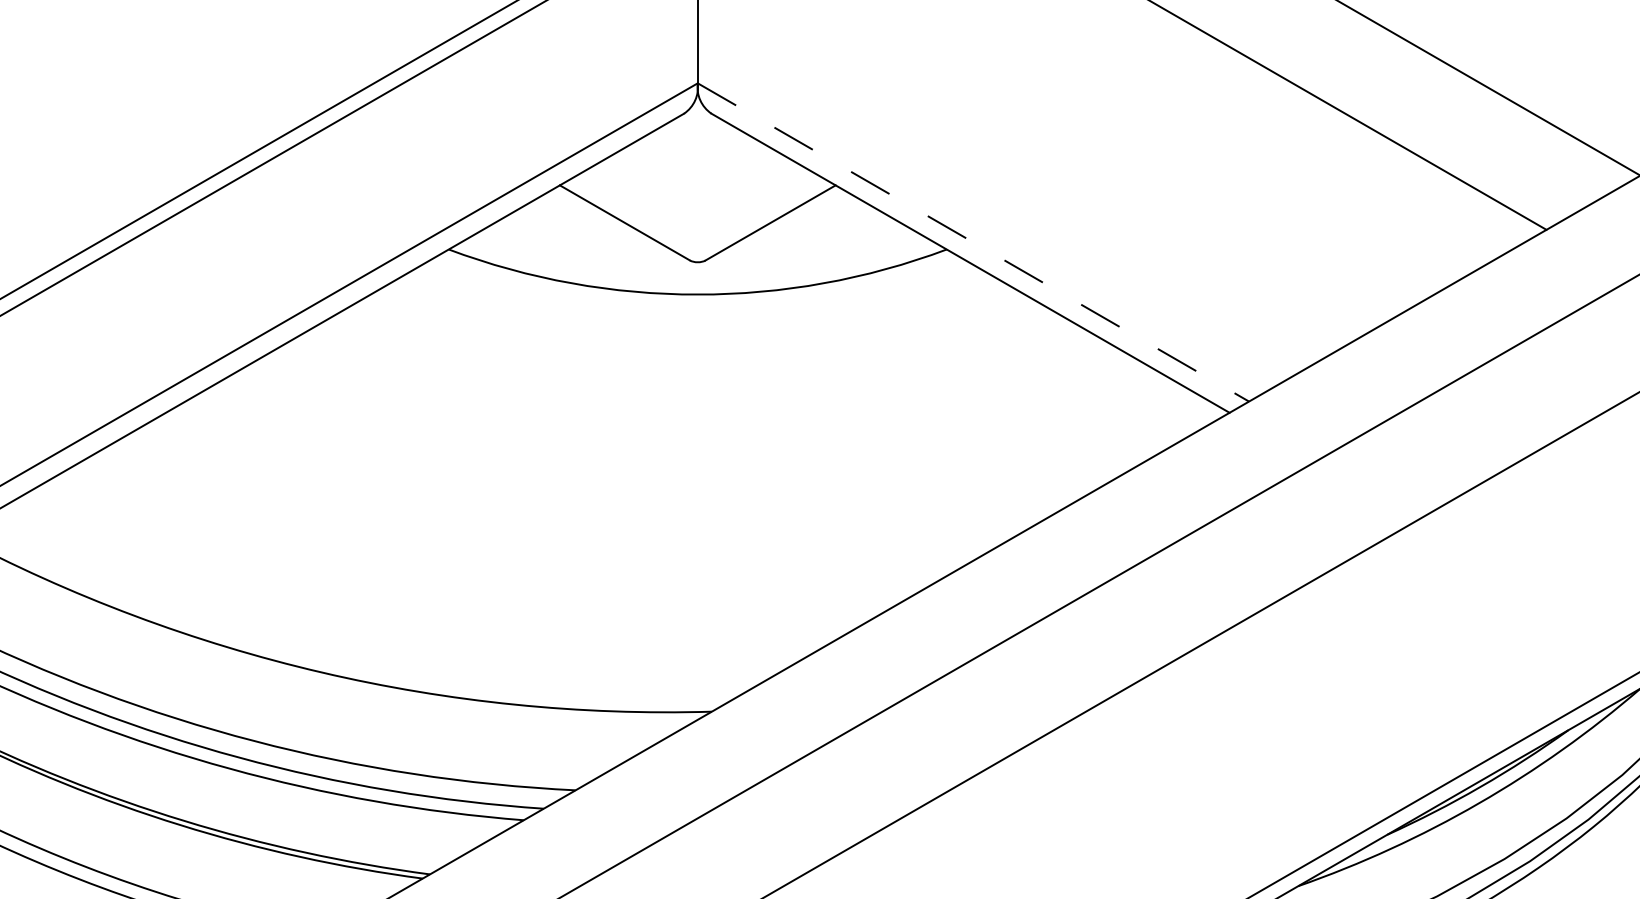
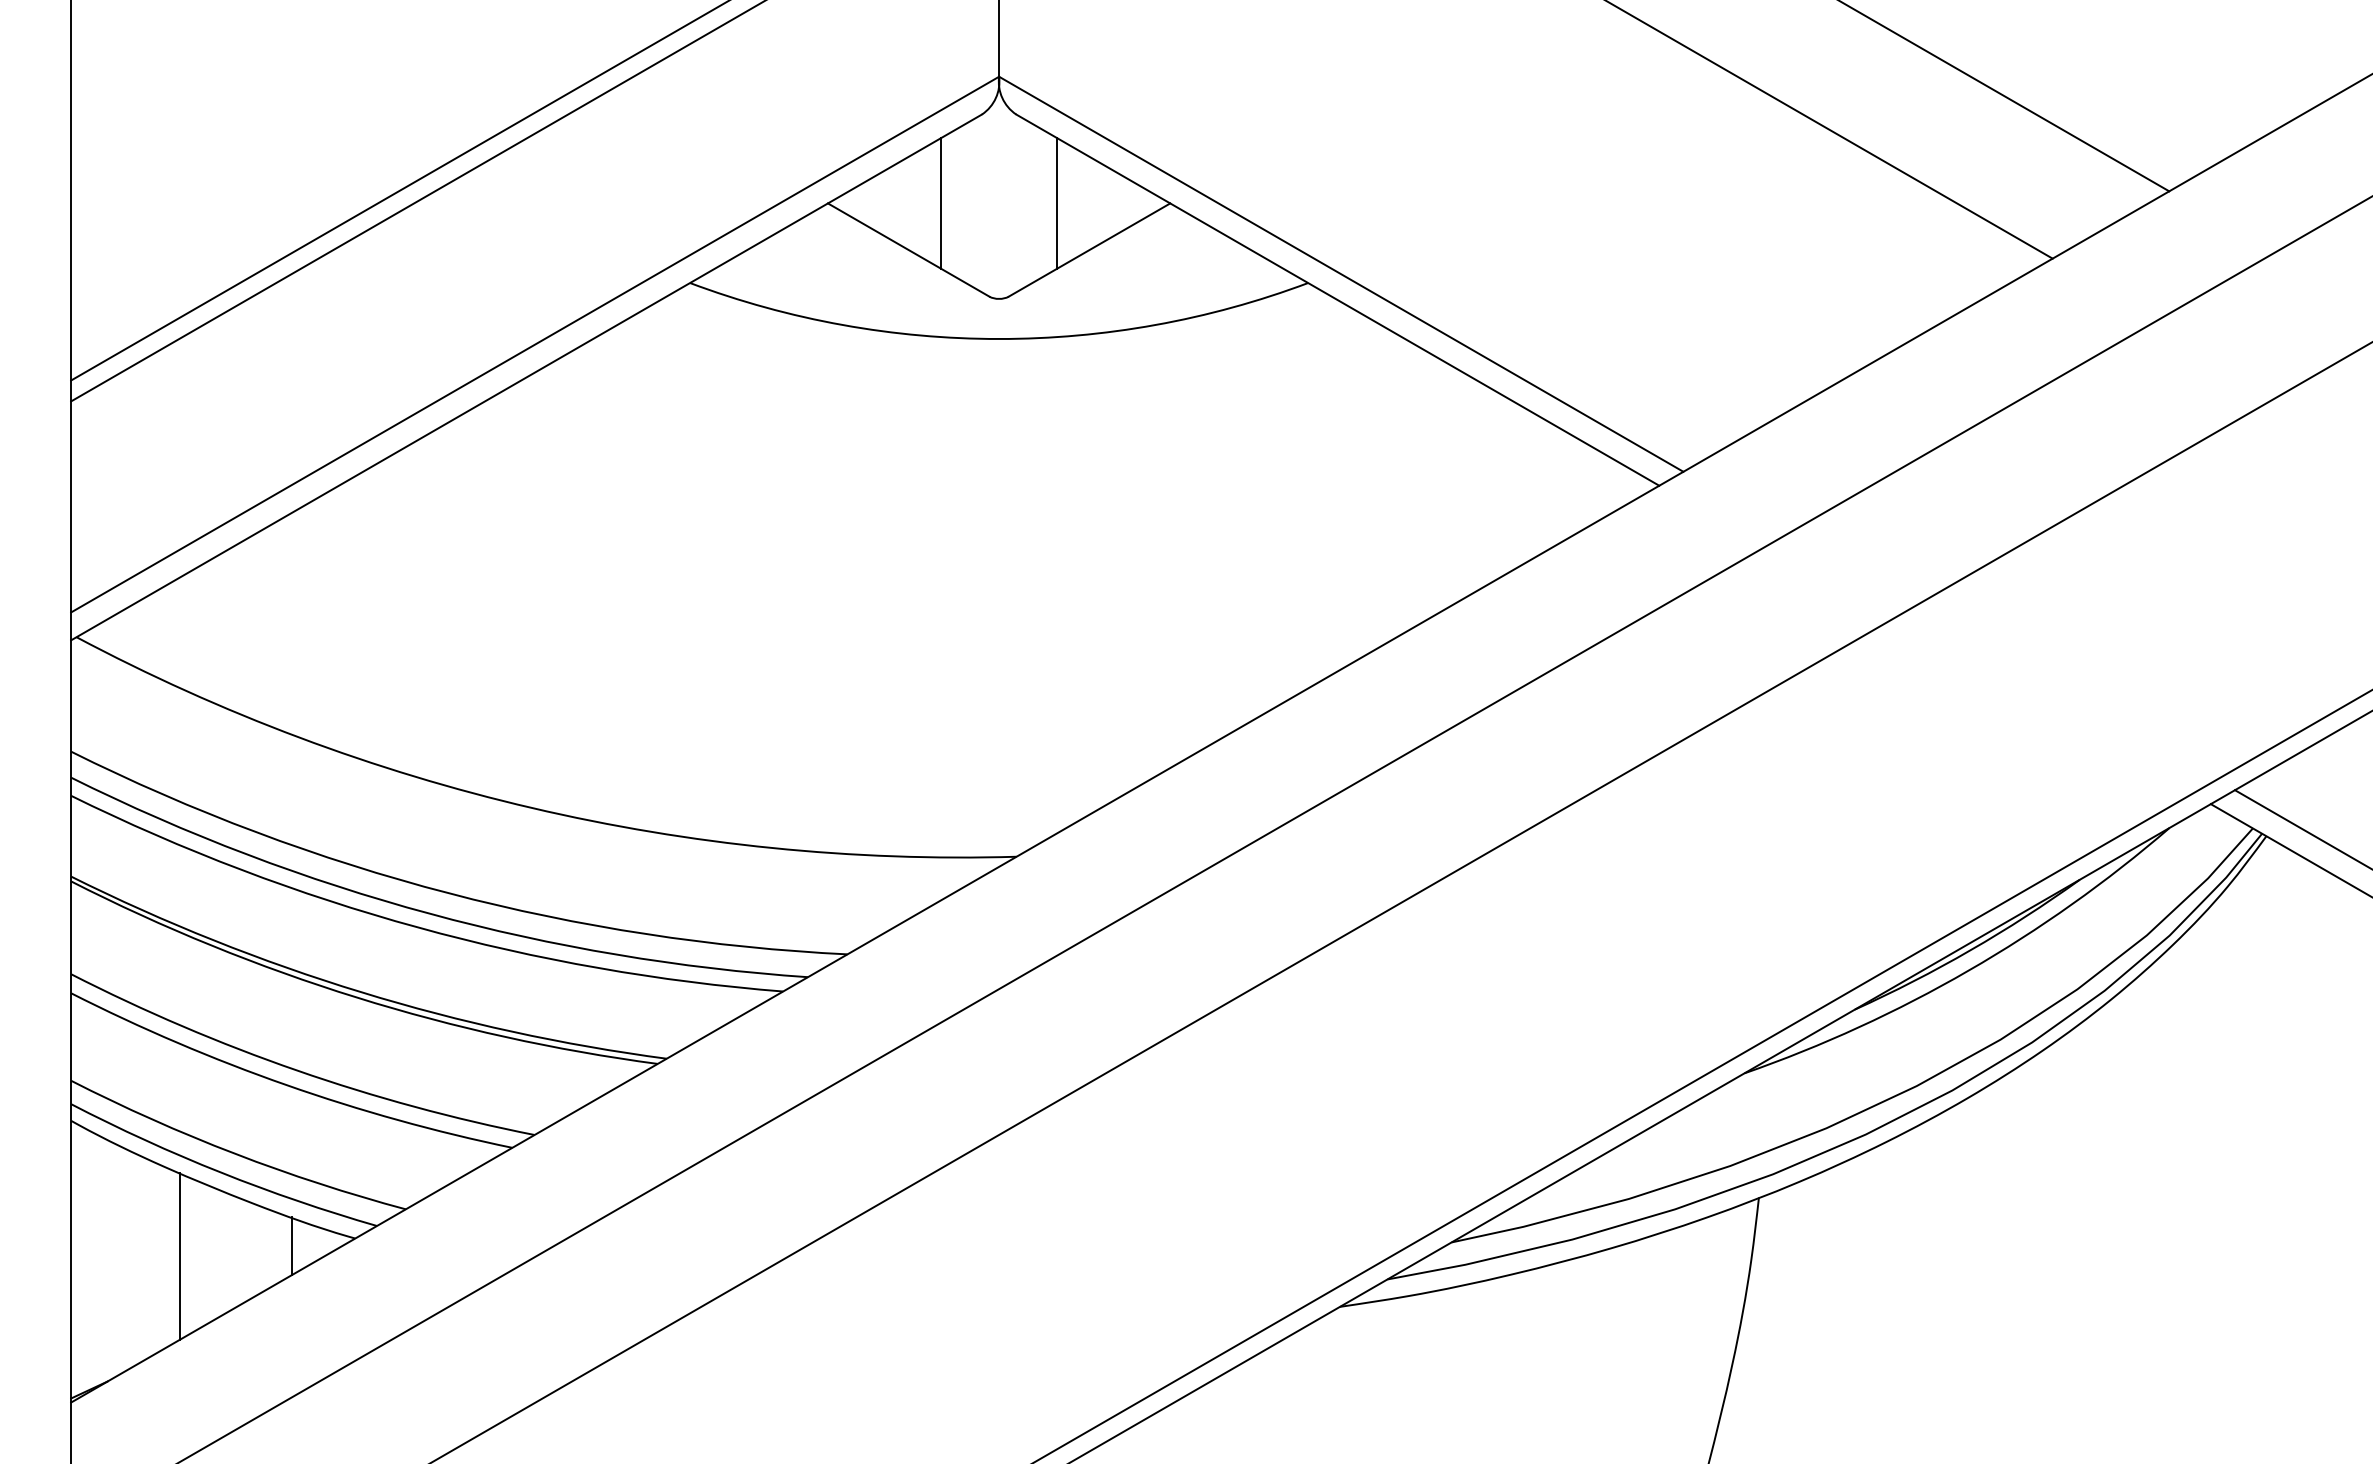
line: (650, 185) -> (940, 203), added
line: (744, 185) -> (1057, 203), added
line: (973, 242) -> (1341, 274), dashed -> solid

